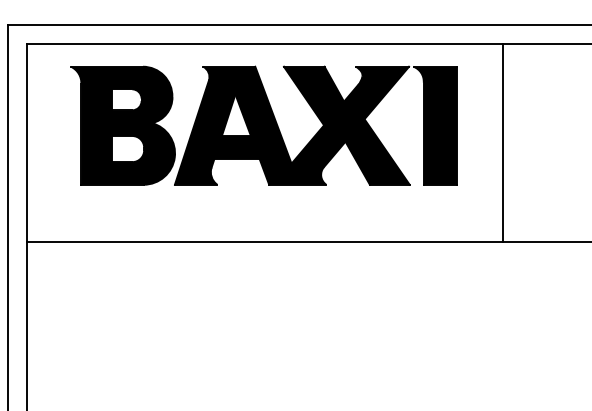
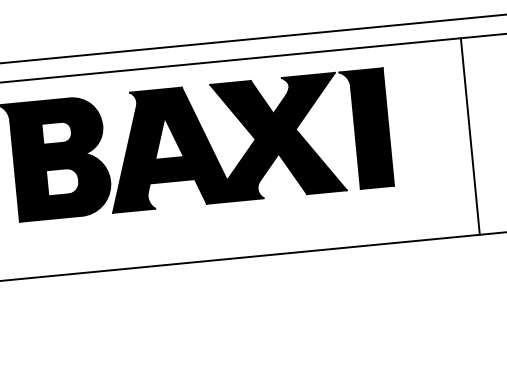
line: (502, 142) -> (469, 136), moved

